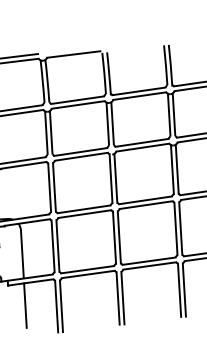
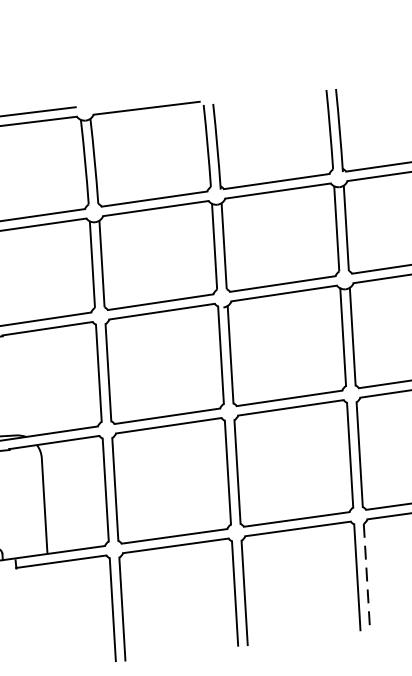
line: (184, 290) -> (367, 577), solid -> dashed
line: (25, 305) -> (50, 607), removed

